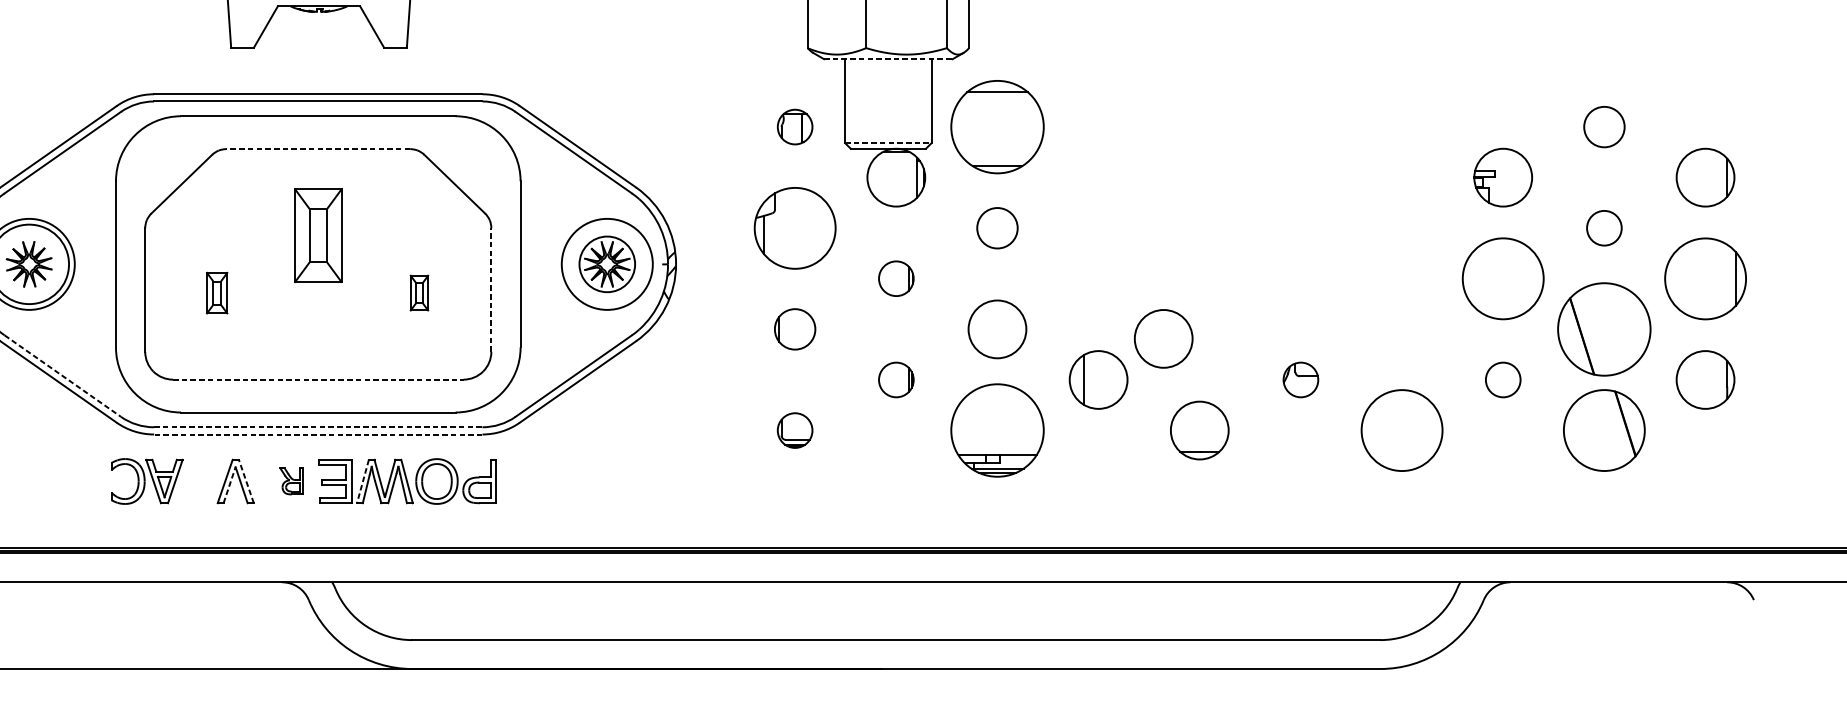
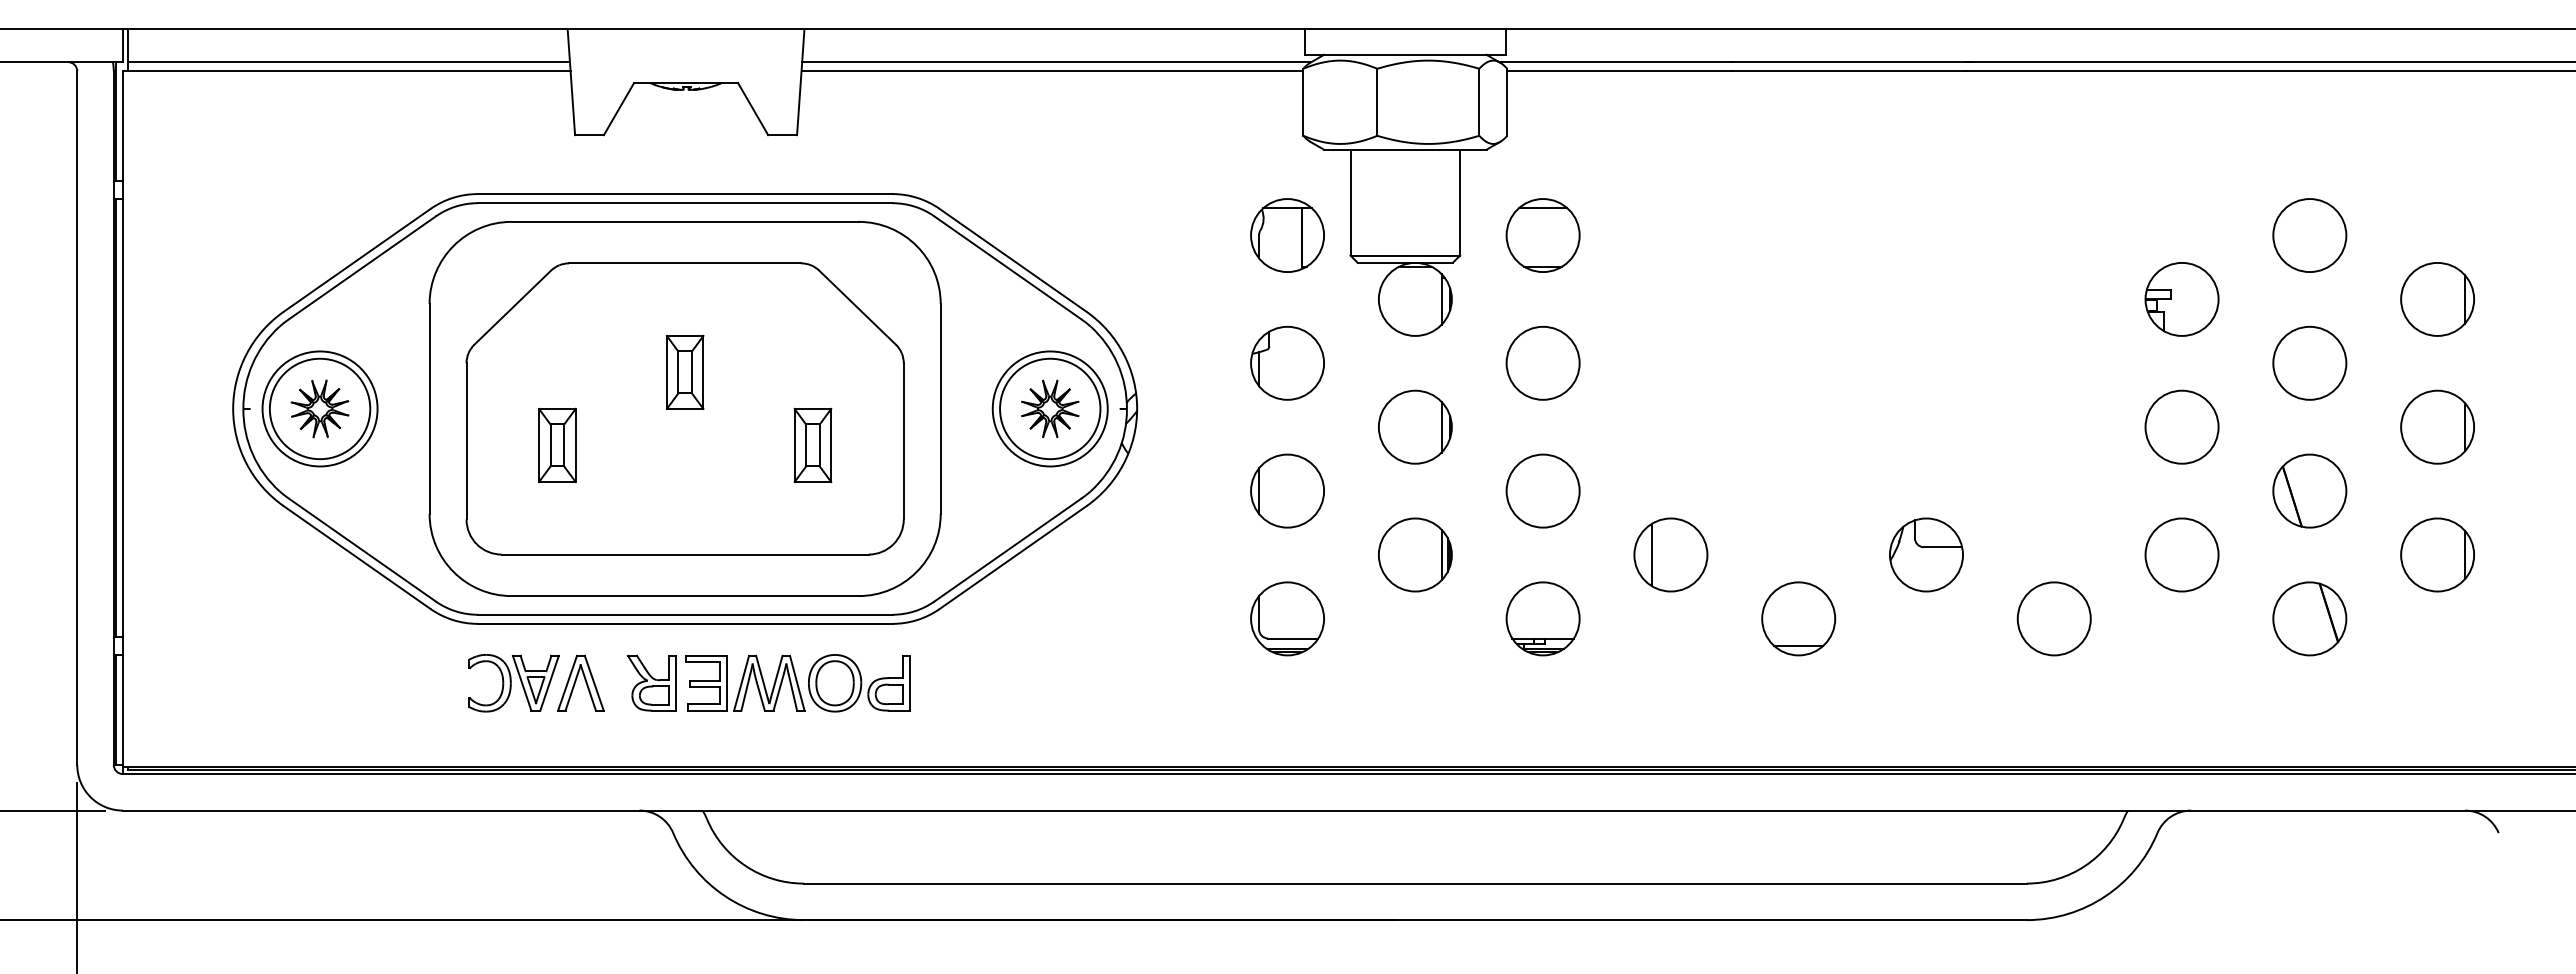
line: (888, 58) -> (1405, 149), dashed -> solid
part: (795, 127) -> (1287, 235), size x1.67
part: (996, 127) -> (1542, 235), size x0.62
circle: (1604, 127) -> (2309, 235), size x1.43
line: (888, 142) -> (1405, 255), dashed -> solid
line: (317, 149) -> (684, 263), dashed -> solid
part: (795, 227) -> (1287, 362), size x0.71
circle: (996, 227) -> (1542, 362), size x1.43
circle: (1604, 227) -> (2309, 362), size x1.67
part: (317, 234) -> (684, 371), size x0.62
circle: (607, 264) -> (1050, 408), size x1.43
part: (896, 278) -> (1415, 426), size x1.67
circle: (1502, 278) -> (2181, 426), size x0.71
part: (1705, 278) -> (2437, 426), size x0.71
line: (491, 289) -> (903, 440), dashed -> solid
part: (217, 292) -> (557, 444), size x1.43
part: (419, 292) -> (812, 444), size x1.67
part: (795, 328) -> (1287, 490), size x1.43
part: (1604, 328) -> (2309, 490), size x0.62
circle: (1163, 338) -> (1752, 502), removed
line: (62, 376) -> (362, 550), dashed -> solid
line: (318, 379) -> (685, 554), dashed -> solid
part: (896, 379) -> (1415, 554), size x1.67
part: (1300, 379) -> (1926, 554), size x1.67
circle: (1502, 379) -> (2181, 554), size x1.67
line: (318, 427) -> (685, 614), dashed -> solid
part: (795, 430) -> (1287, 618), size x1.67
part: (996, 430) -> (1542, 618), size x0.62
circle: (1401, 430) -> (2053, 618), size x0.71
part: (1604, 430) -> (2309, 618), size x0.71
line: (317, 434) -> (684, 623), dashed -> solid
part: (291, 480) -> (651, 682), size x1.67
part: (146, 481) -> (513, 683), moved
line: (246, 481) -> (594, 683), dashed -> solid
line: (362, 481) -> (741, 683), dashed -> solid
line: (229, 484) -> (573, 687), dashed -> solid

